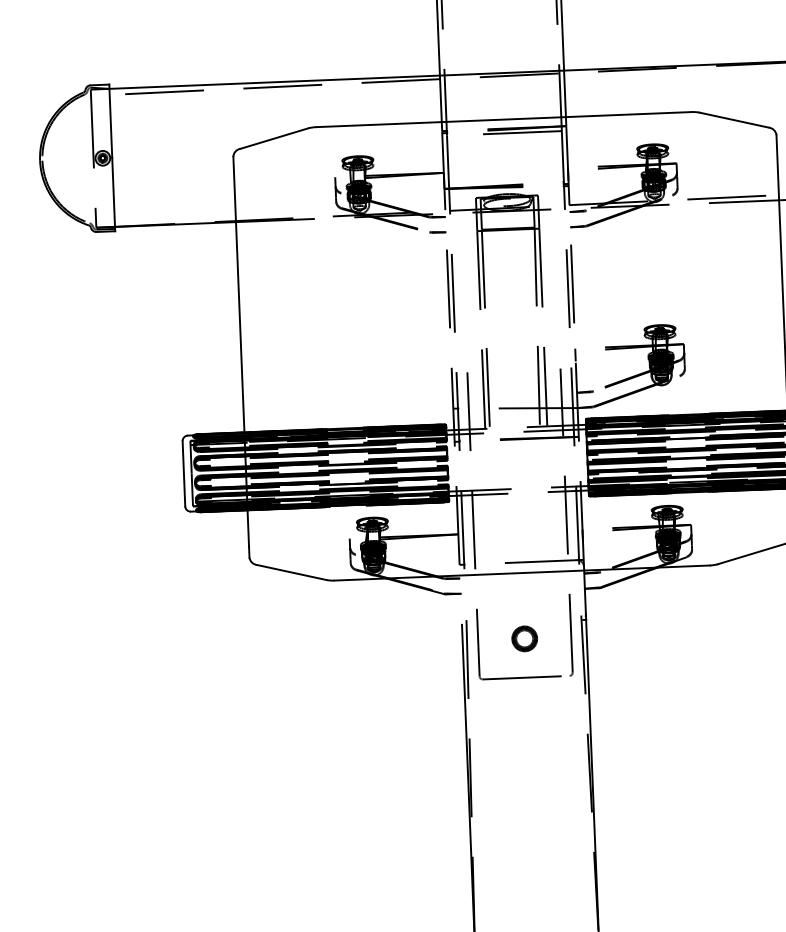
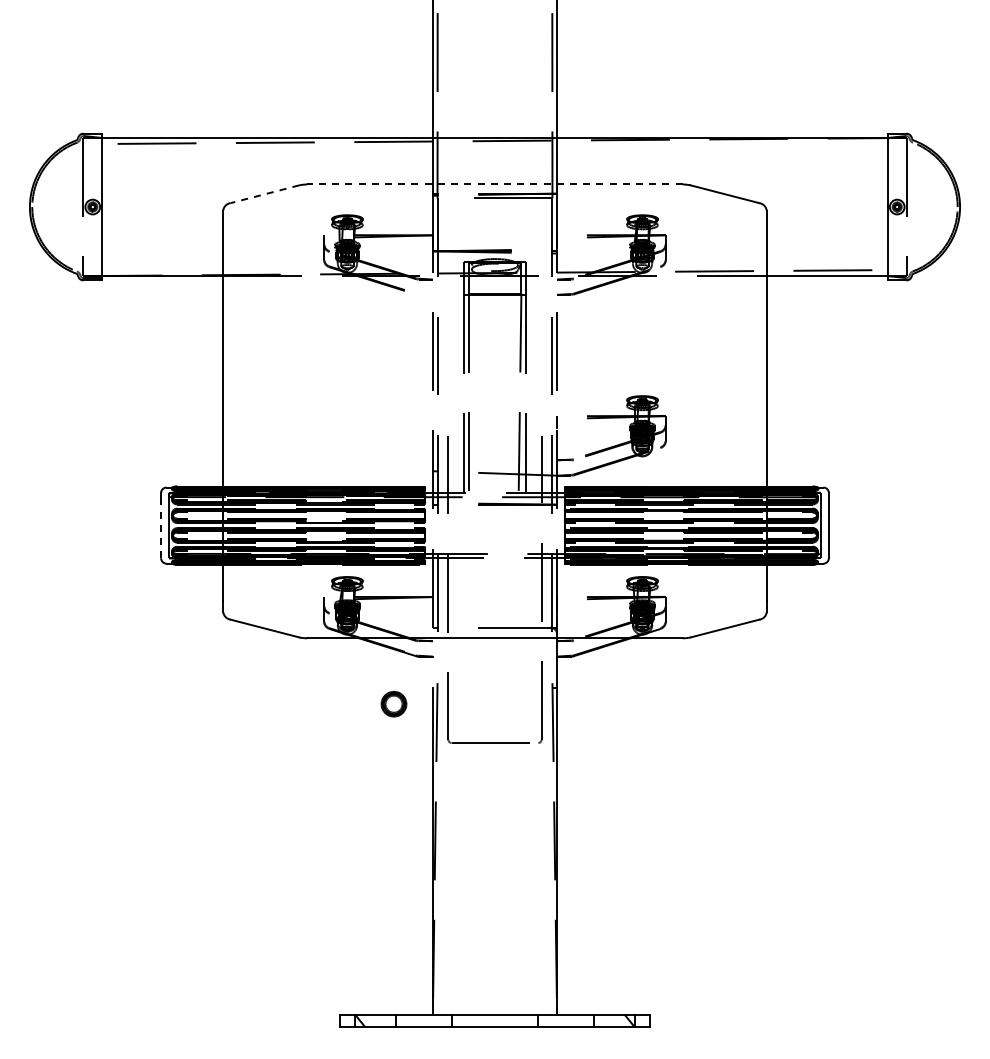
line: (504, 119) -> (495, 184), solid -> dashed
line: (273, 138) -> (264, 194), solid -> dashed
line: (437, 231) -> (424, 293), removed
line: (184, 478) -> (161, 530), solid -> dashed
part: (524, 638) -> (393, 703), moved

